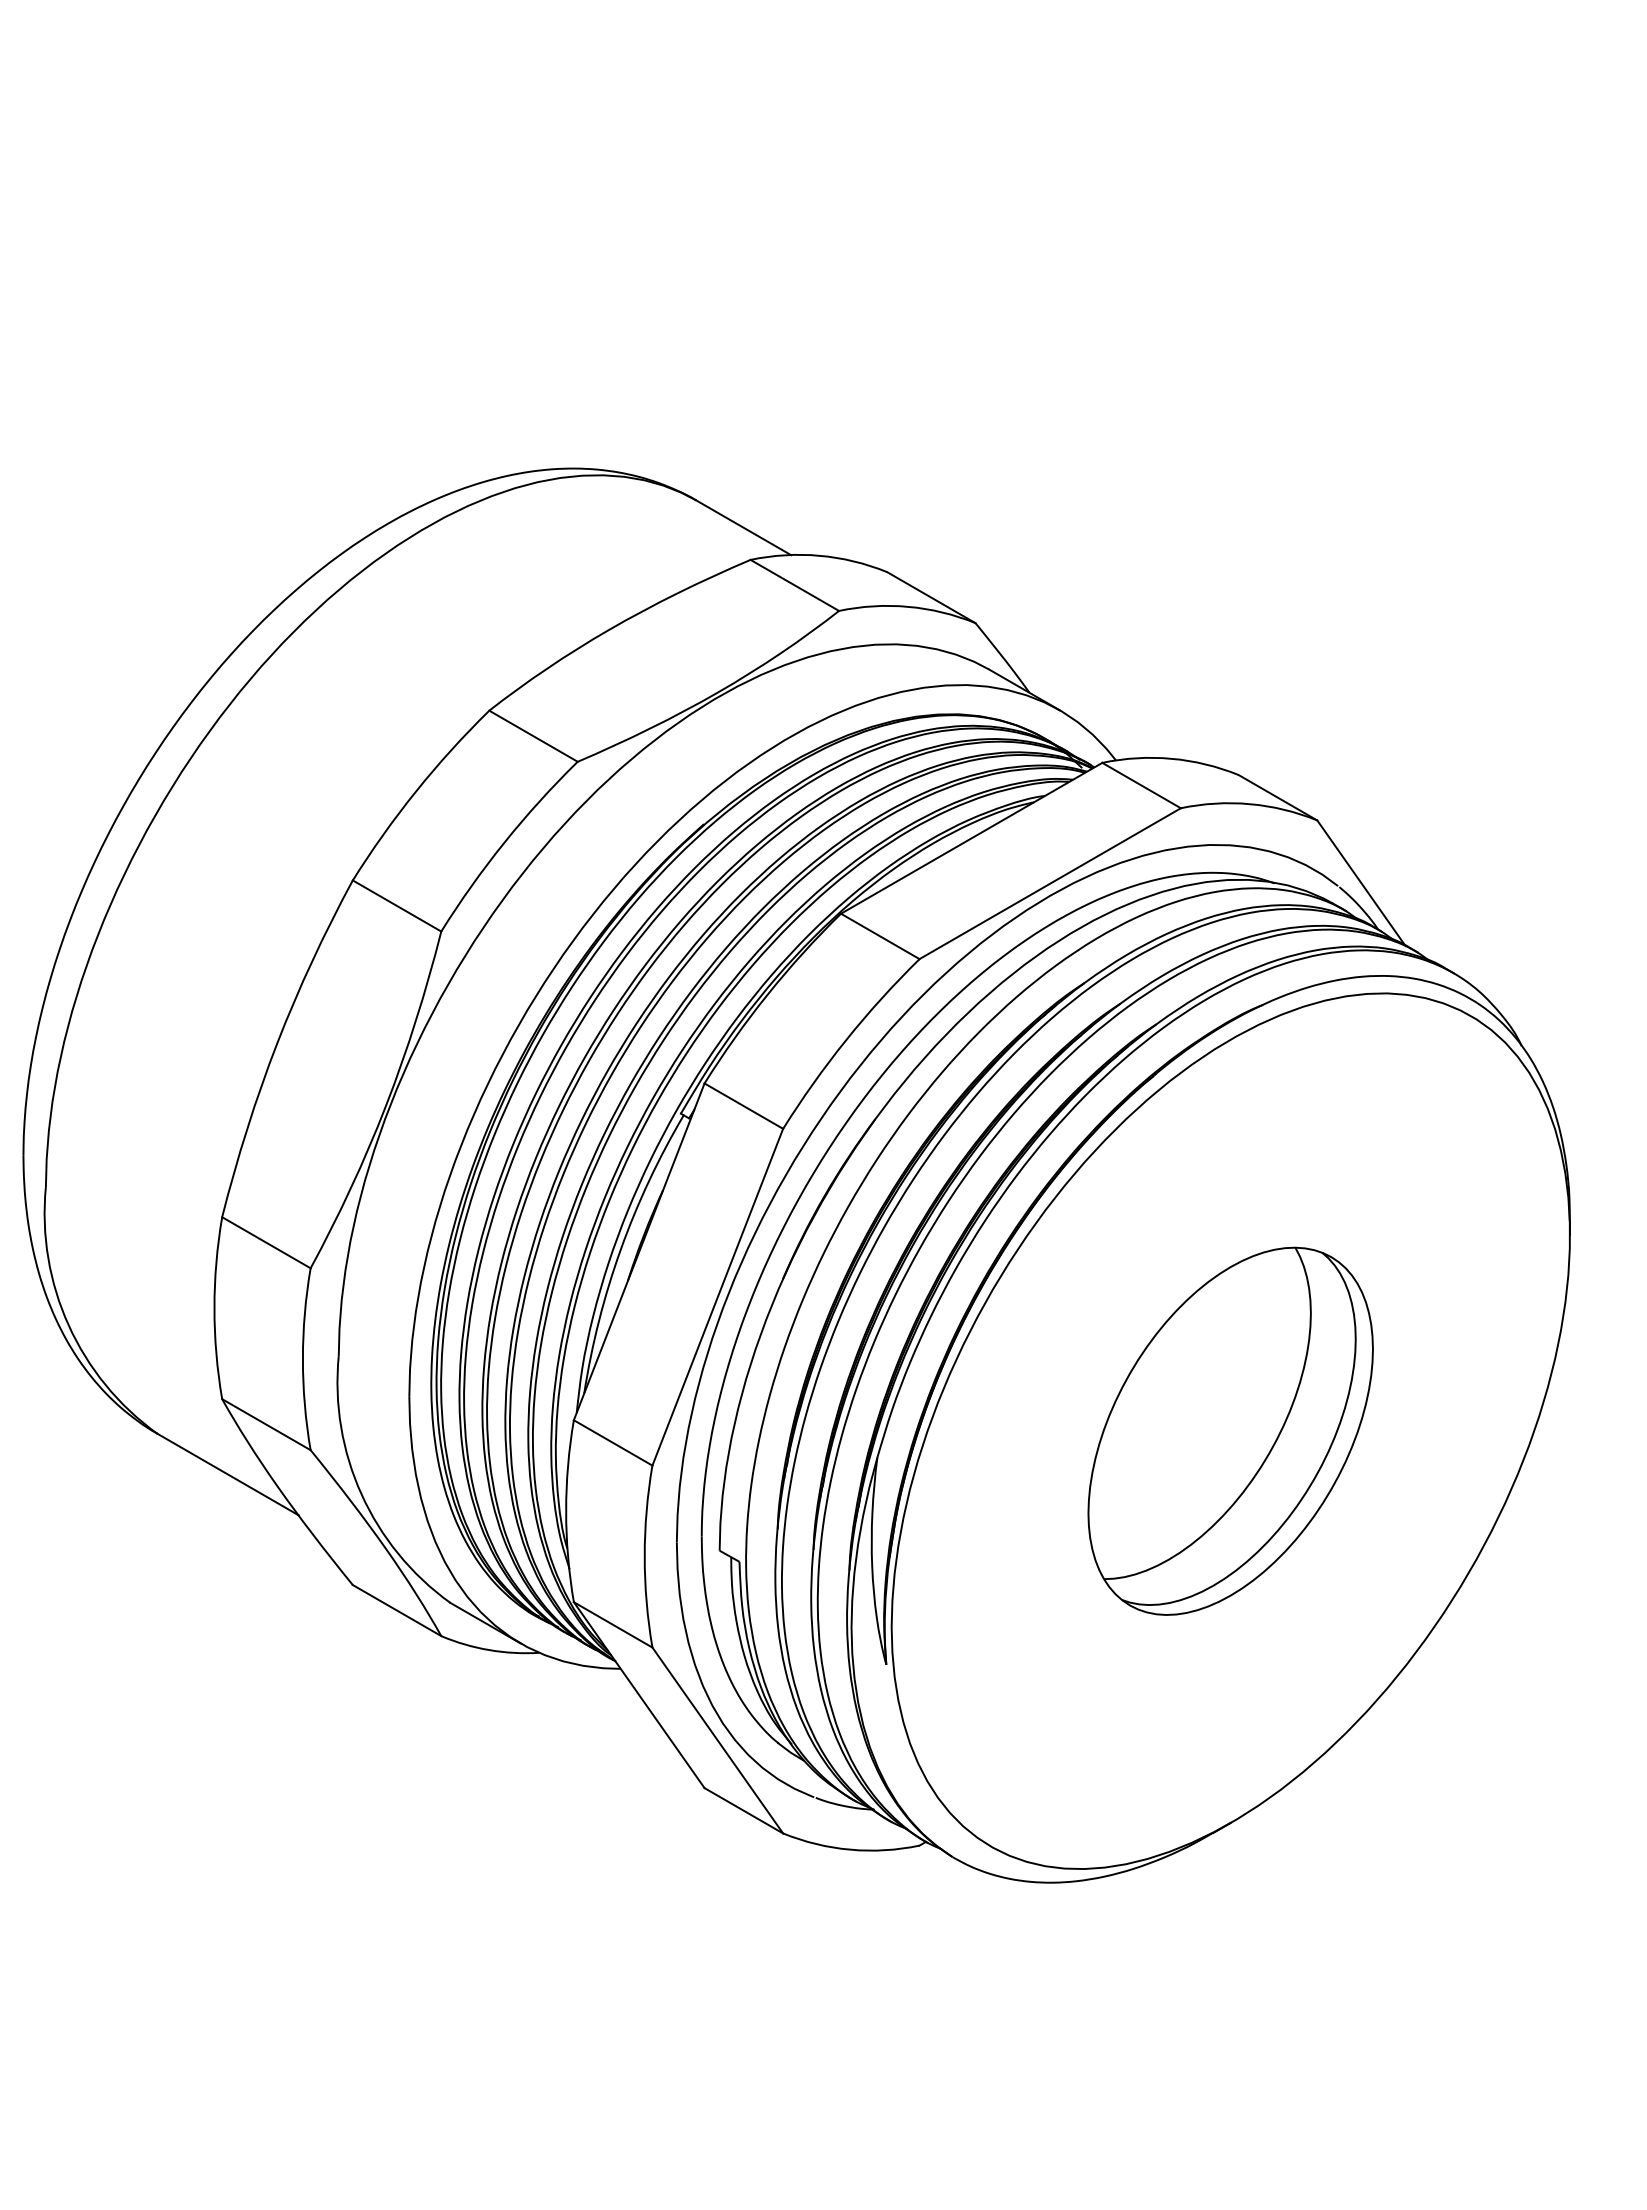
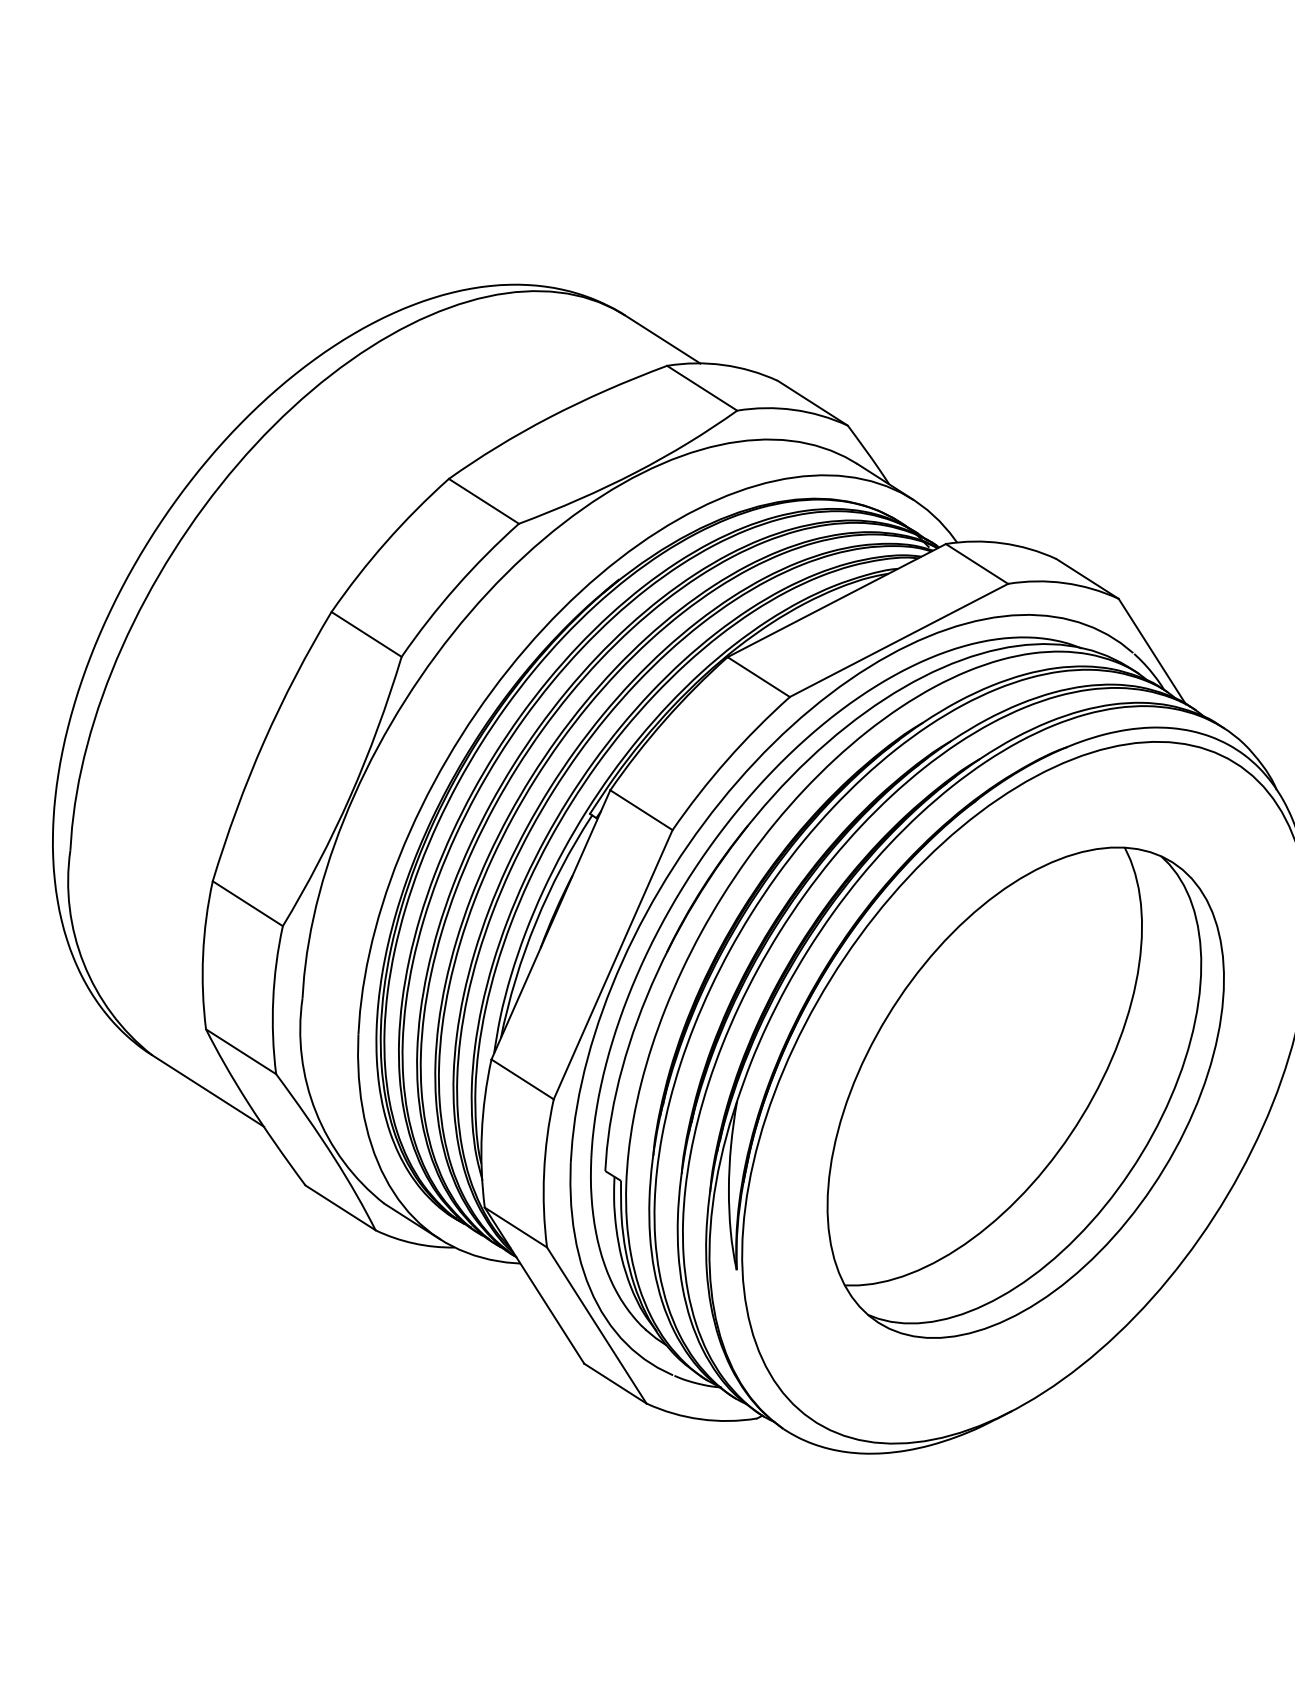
part: (1230, 1431) -> (1025, 1092), size x1.67

